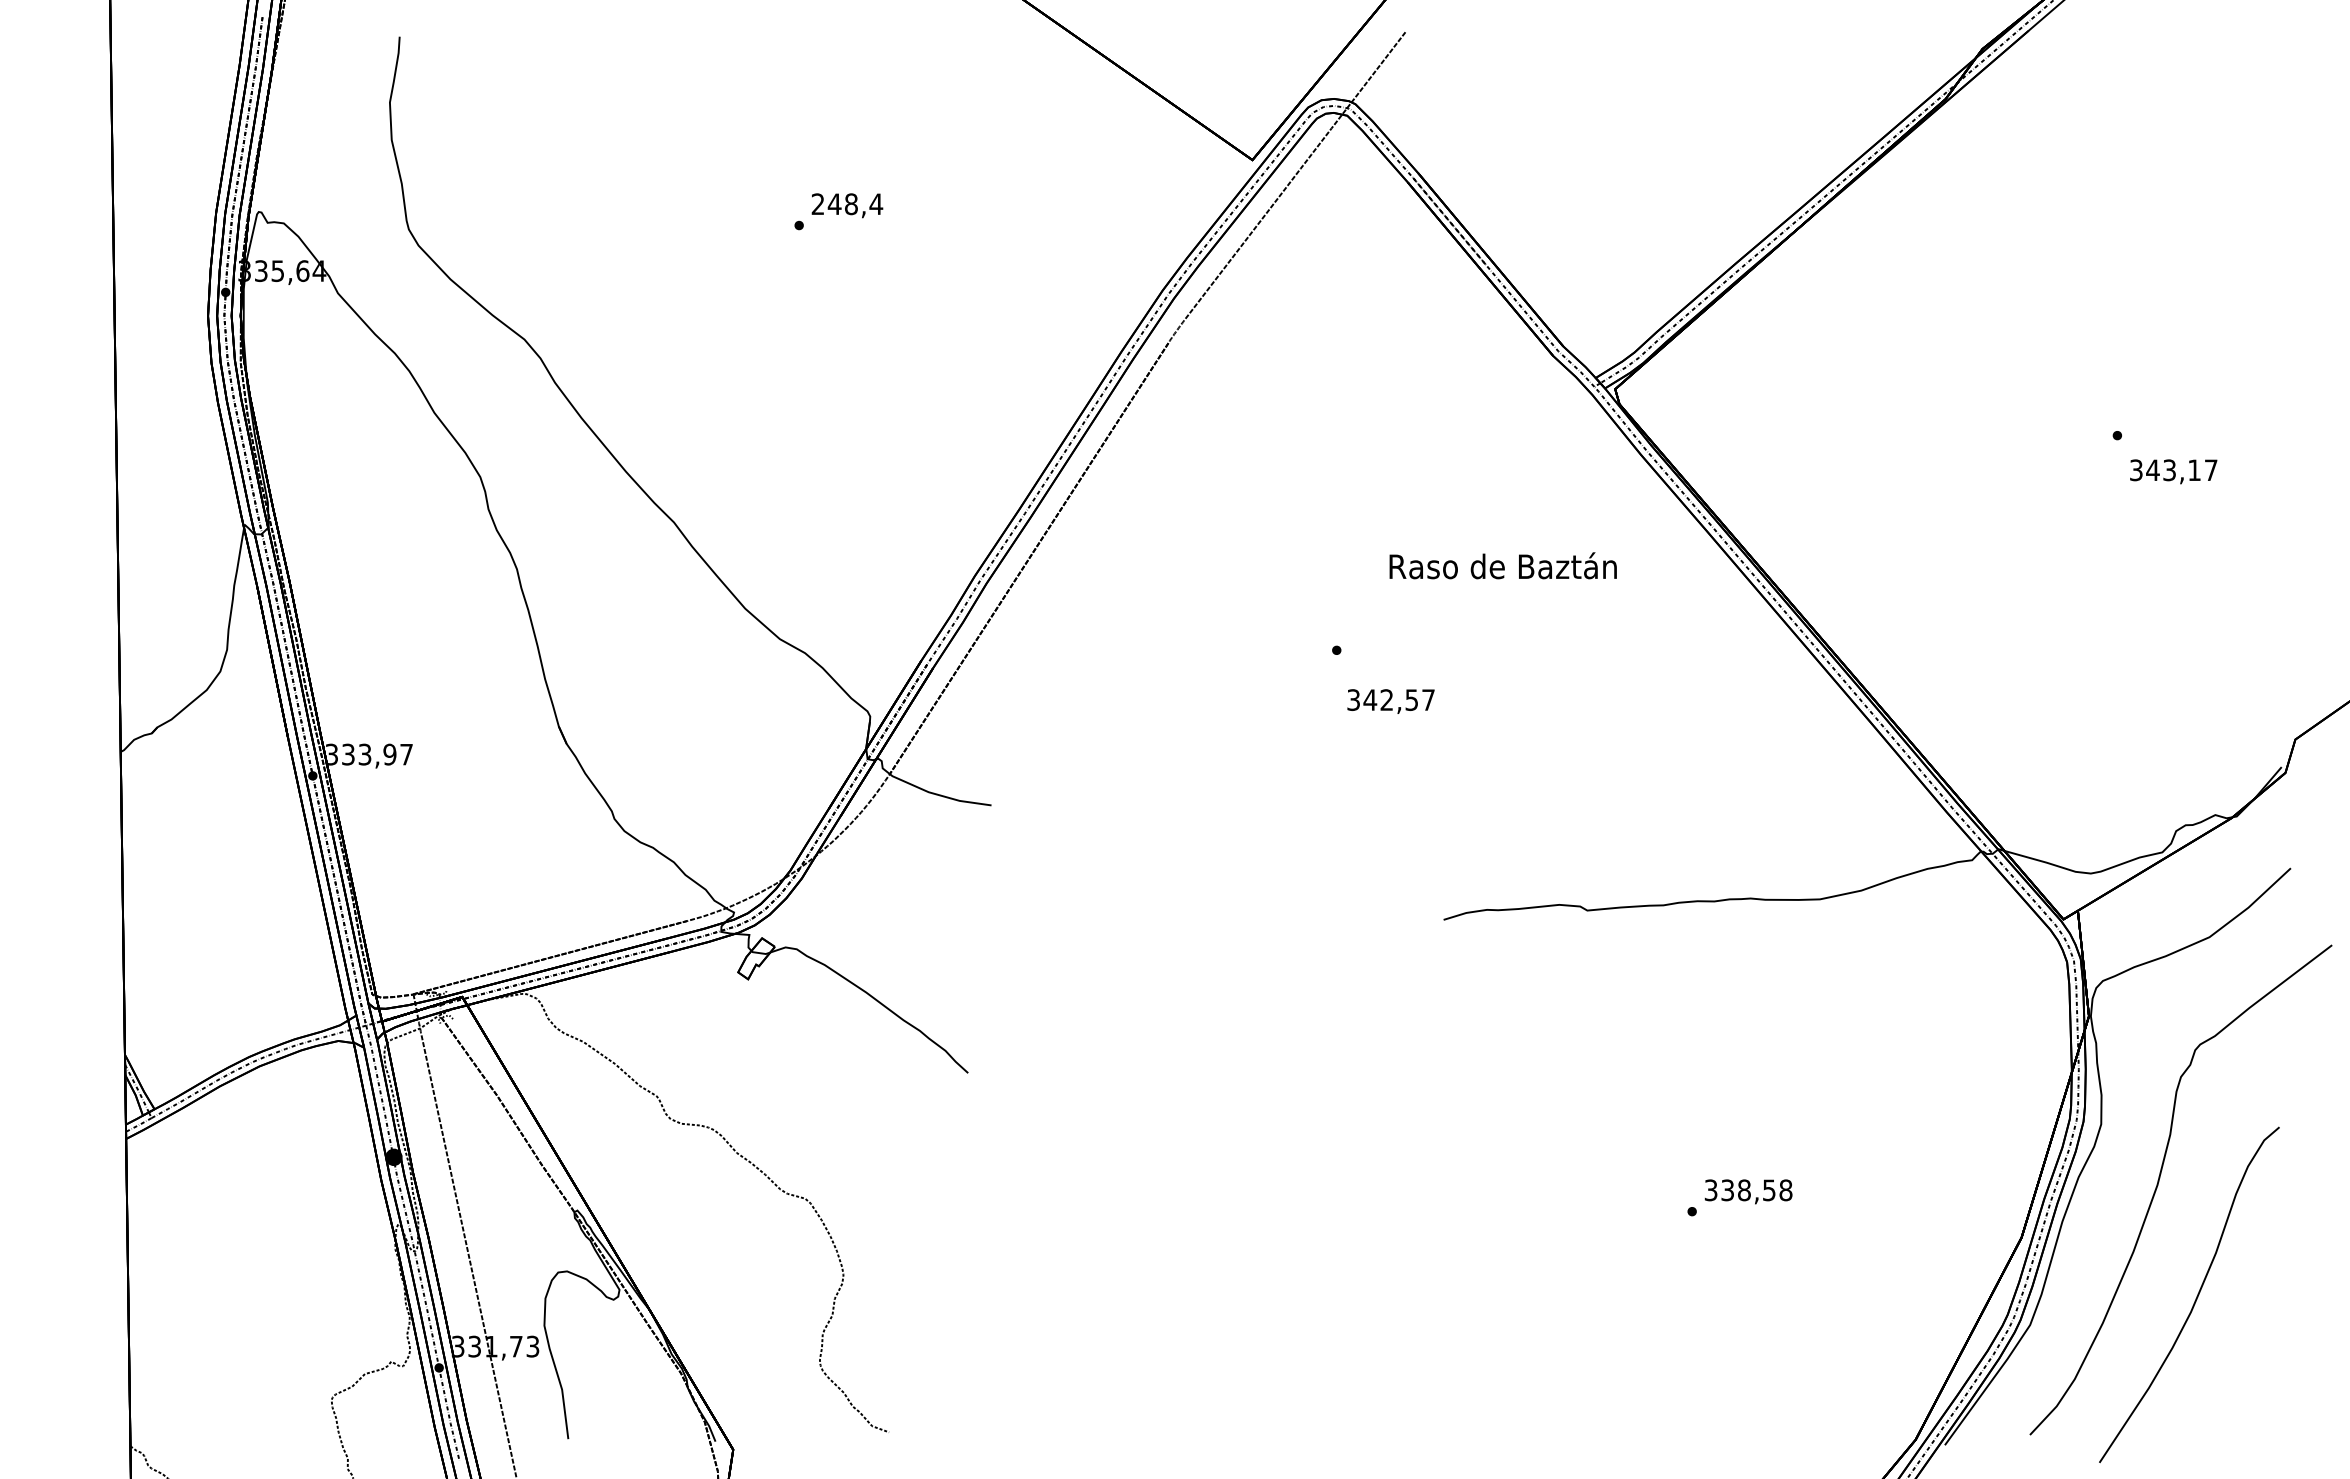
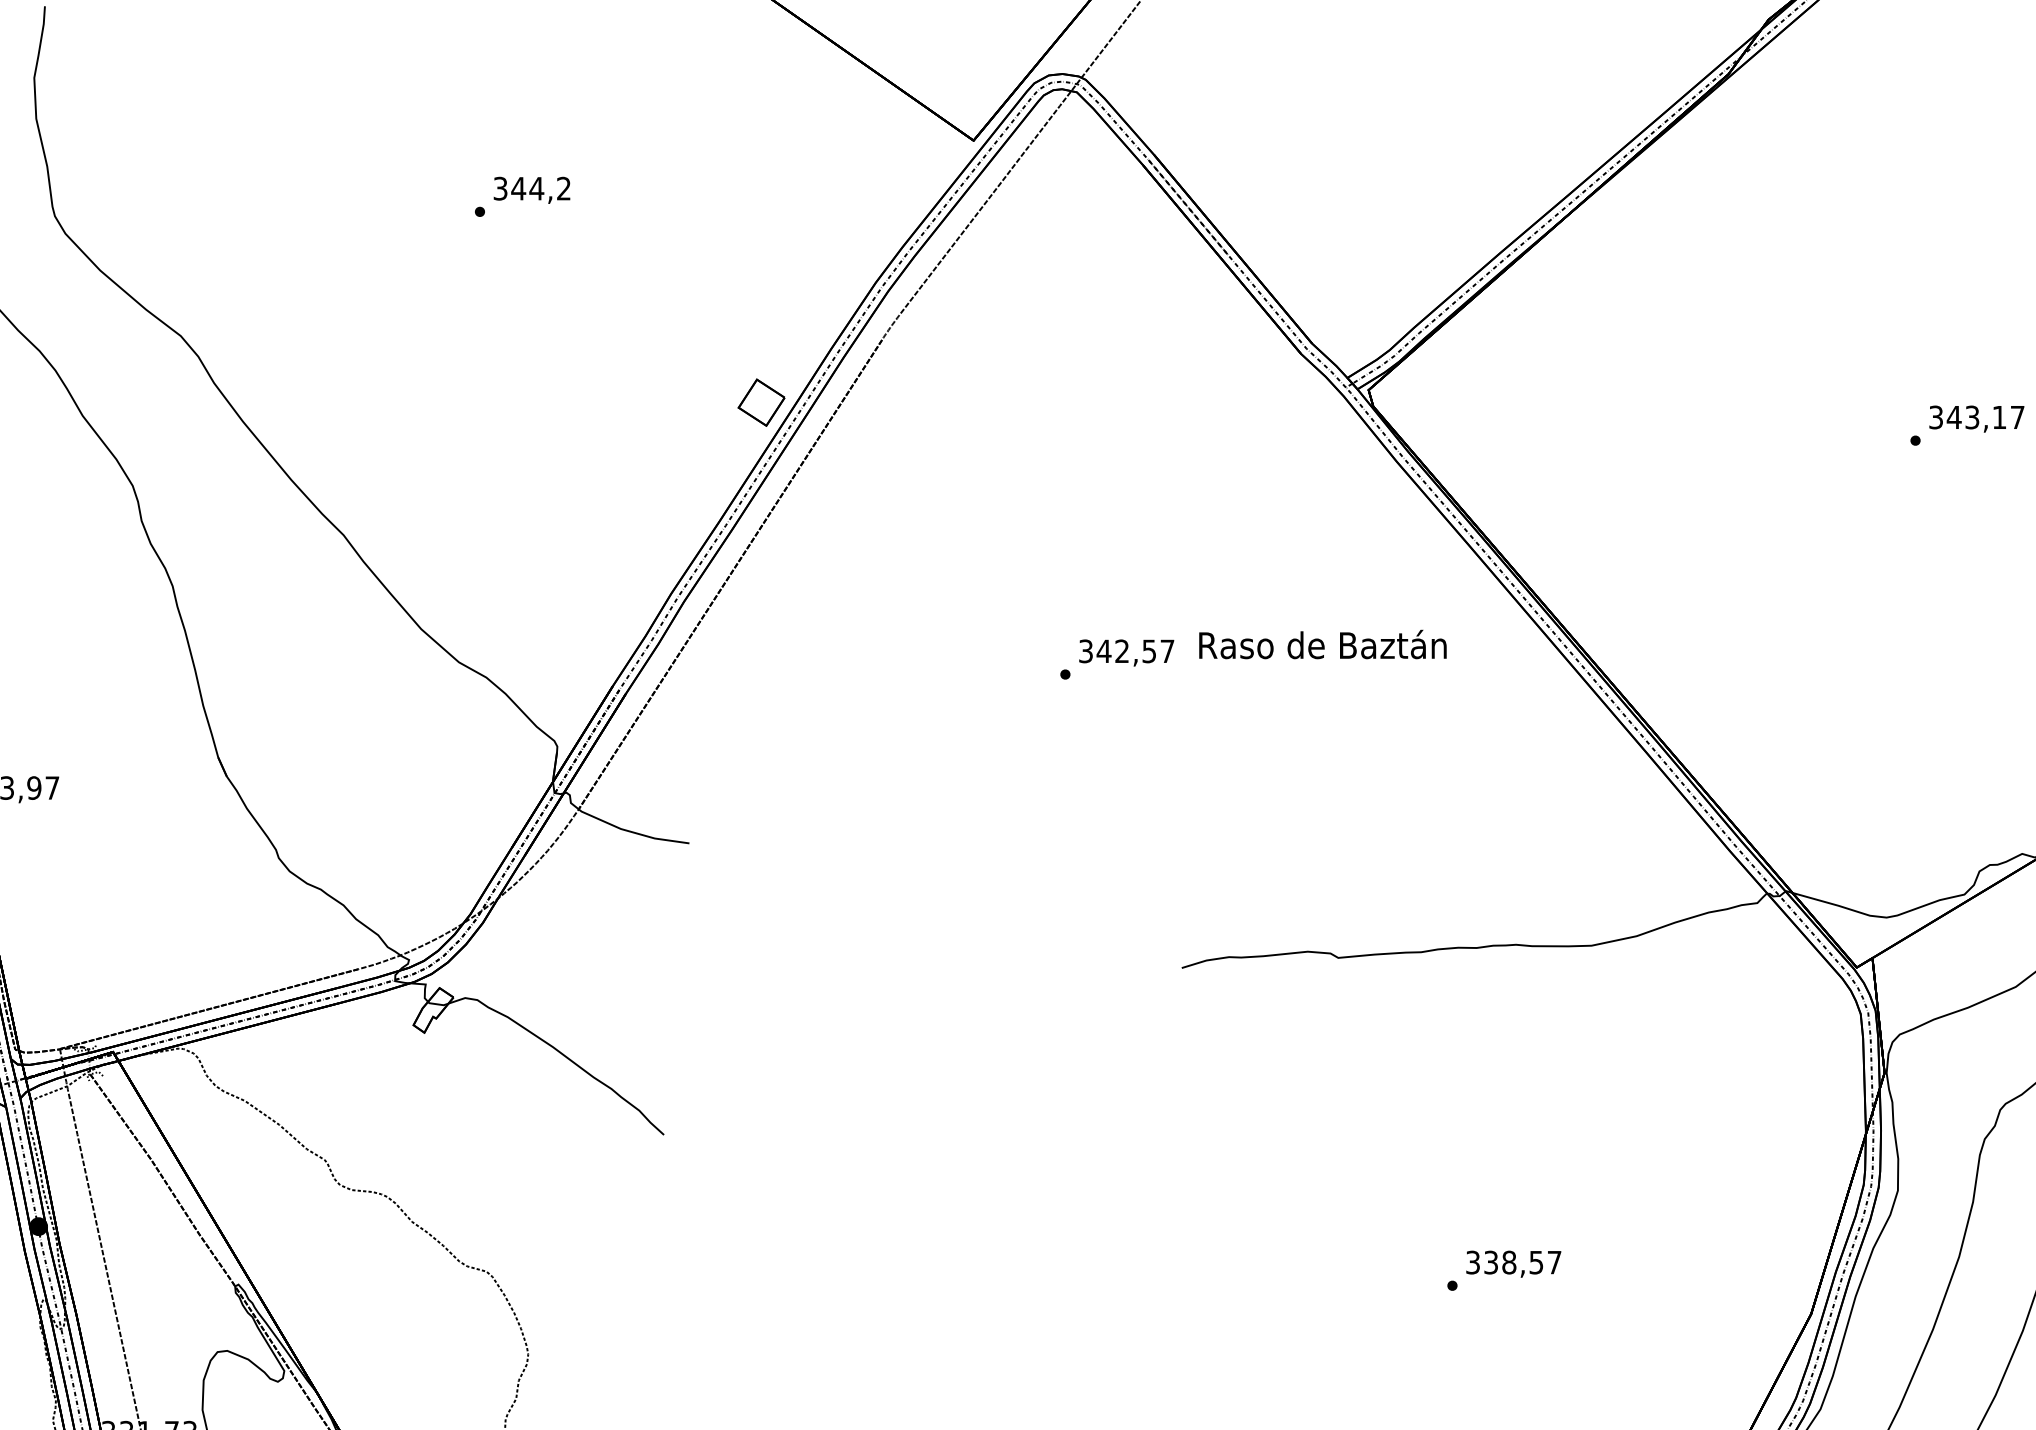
text: (847, 204) -> (532, 189), 248,4 -> 344,2
part: (1057, 400) -> (761, 402), added
text: (2173, 471) -> (1976, 418), moved
text: (1502, 565) -> (1322, 644), moved
text: (1390, 701) -> (1126, 652), moved
text: (1785, 1190) -> (1554, 1262), 338,58 -> 338,57

